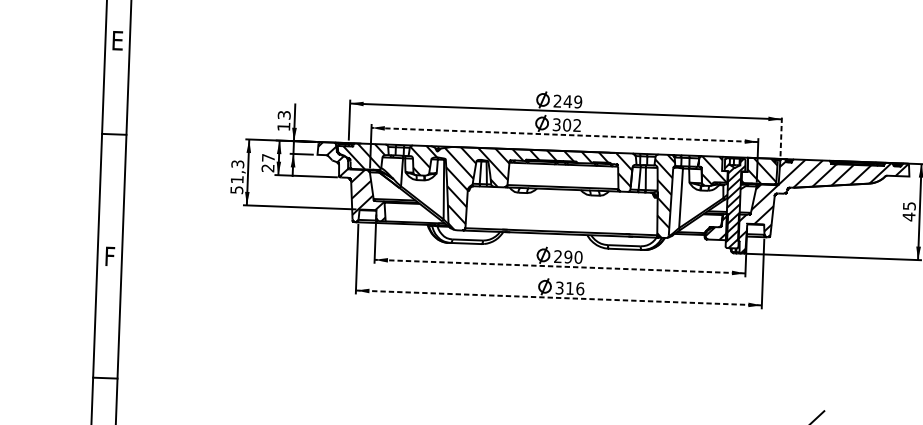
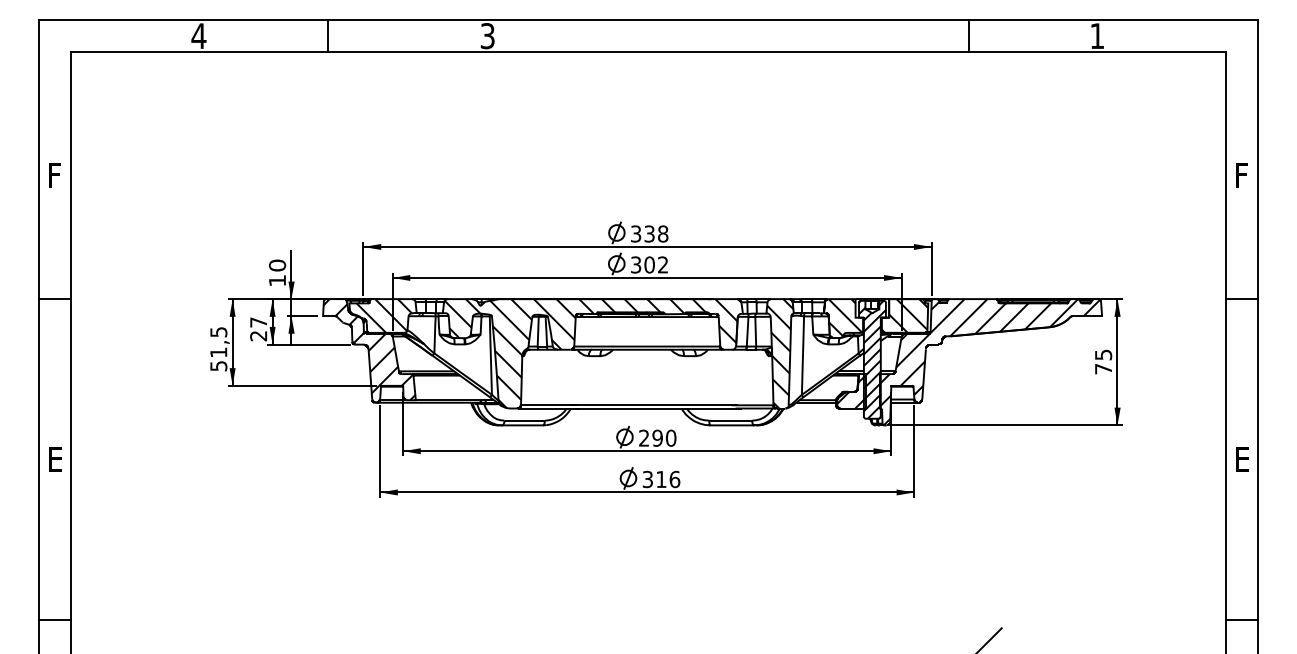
text: (117, 40) -> (54, 175), E -> F
text: (567, 101) -> (649, 233), 249 -> 338
text: (284, 115) -> (277, 265), 13 -> 10
line: (565, 134) -> (647, 277), dashed -> solid
line: (781, 135) -> (931, 268), dashed -> solid
text: (237, 163) -> (218, 331), 51,3 -> 51,5
text: (908, 217) -> (1103, 369), 45 -> 75
text: (110, 256) -> (55, 459), F -> E
line: (559, 266) -> (646, 451), dashed -> solid
line: (558, 297) -> (646, 492), dashed -> solid

